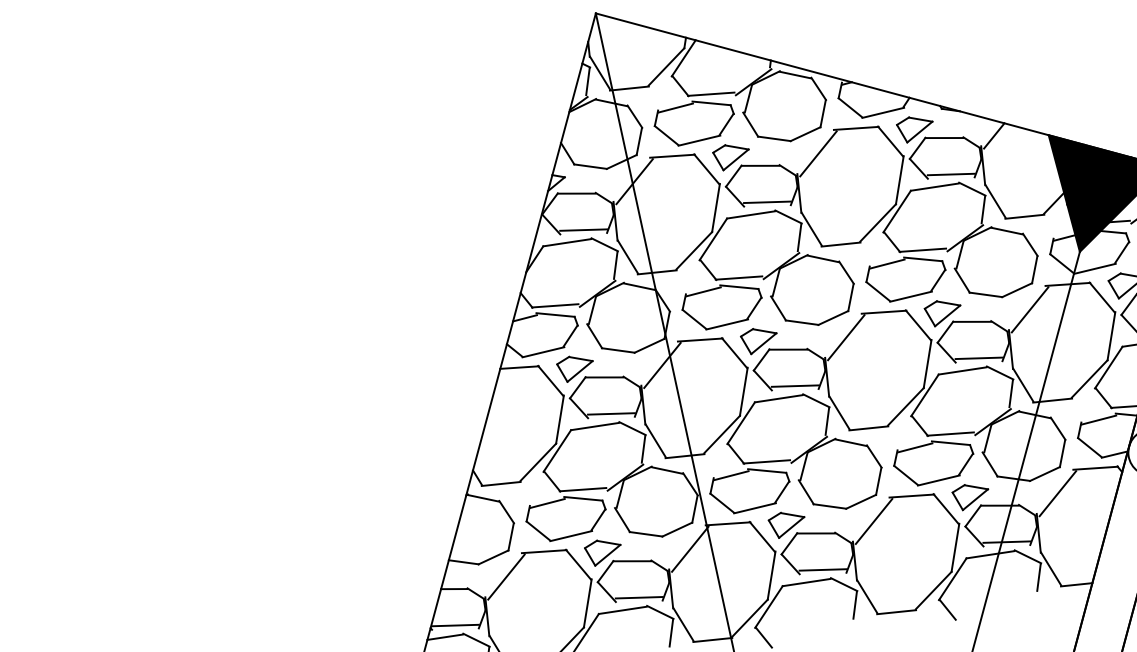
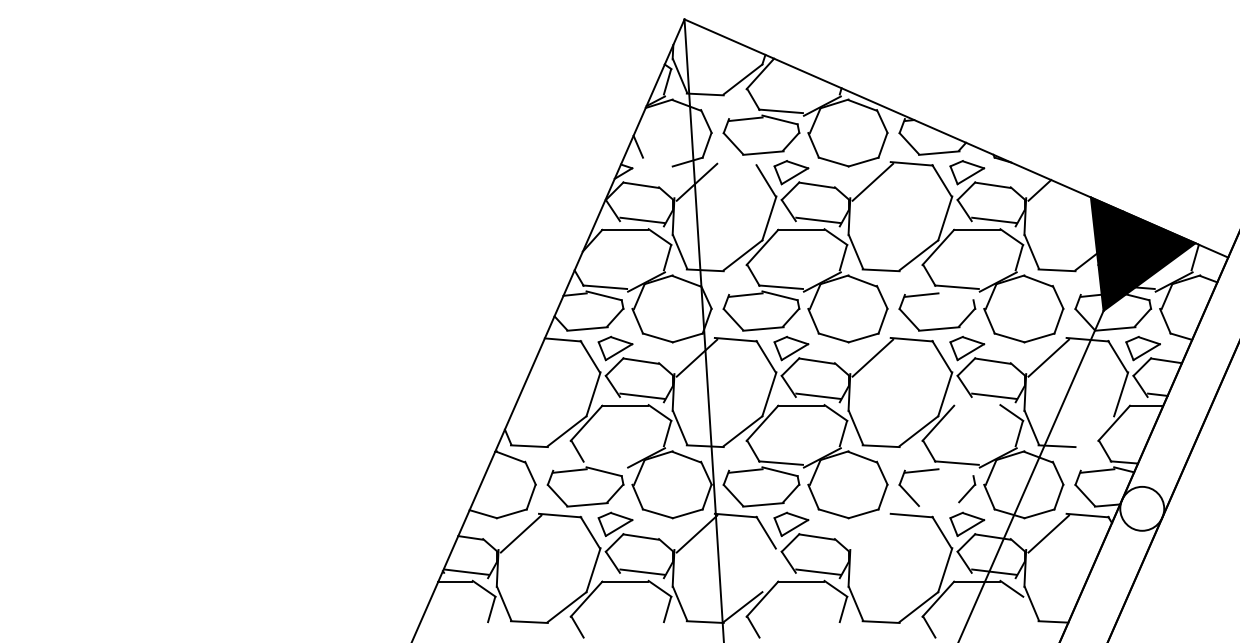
line: (671, 155) -> (735, 163), removed
line: (590, 166) -> (657, 161), removed
line: (922, 259) -> (955, 295), removed
line: (962, 370) -> (976, 405), removed
line: (1089, 379) -> (1094, 431), removed
line: (950, 443) -> (955, 471), removed
line: (939, 480) -> (939, 504), removed
line: (583, 488) -> (605, 462), removed
line: (873, 520) -> (872, 533), removed
line: (771, 575) -> (769, 570), removed
line: (1038, 577) -> (1018, 609), removed

